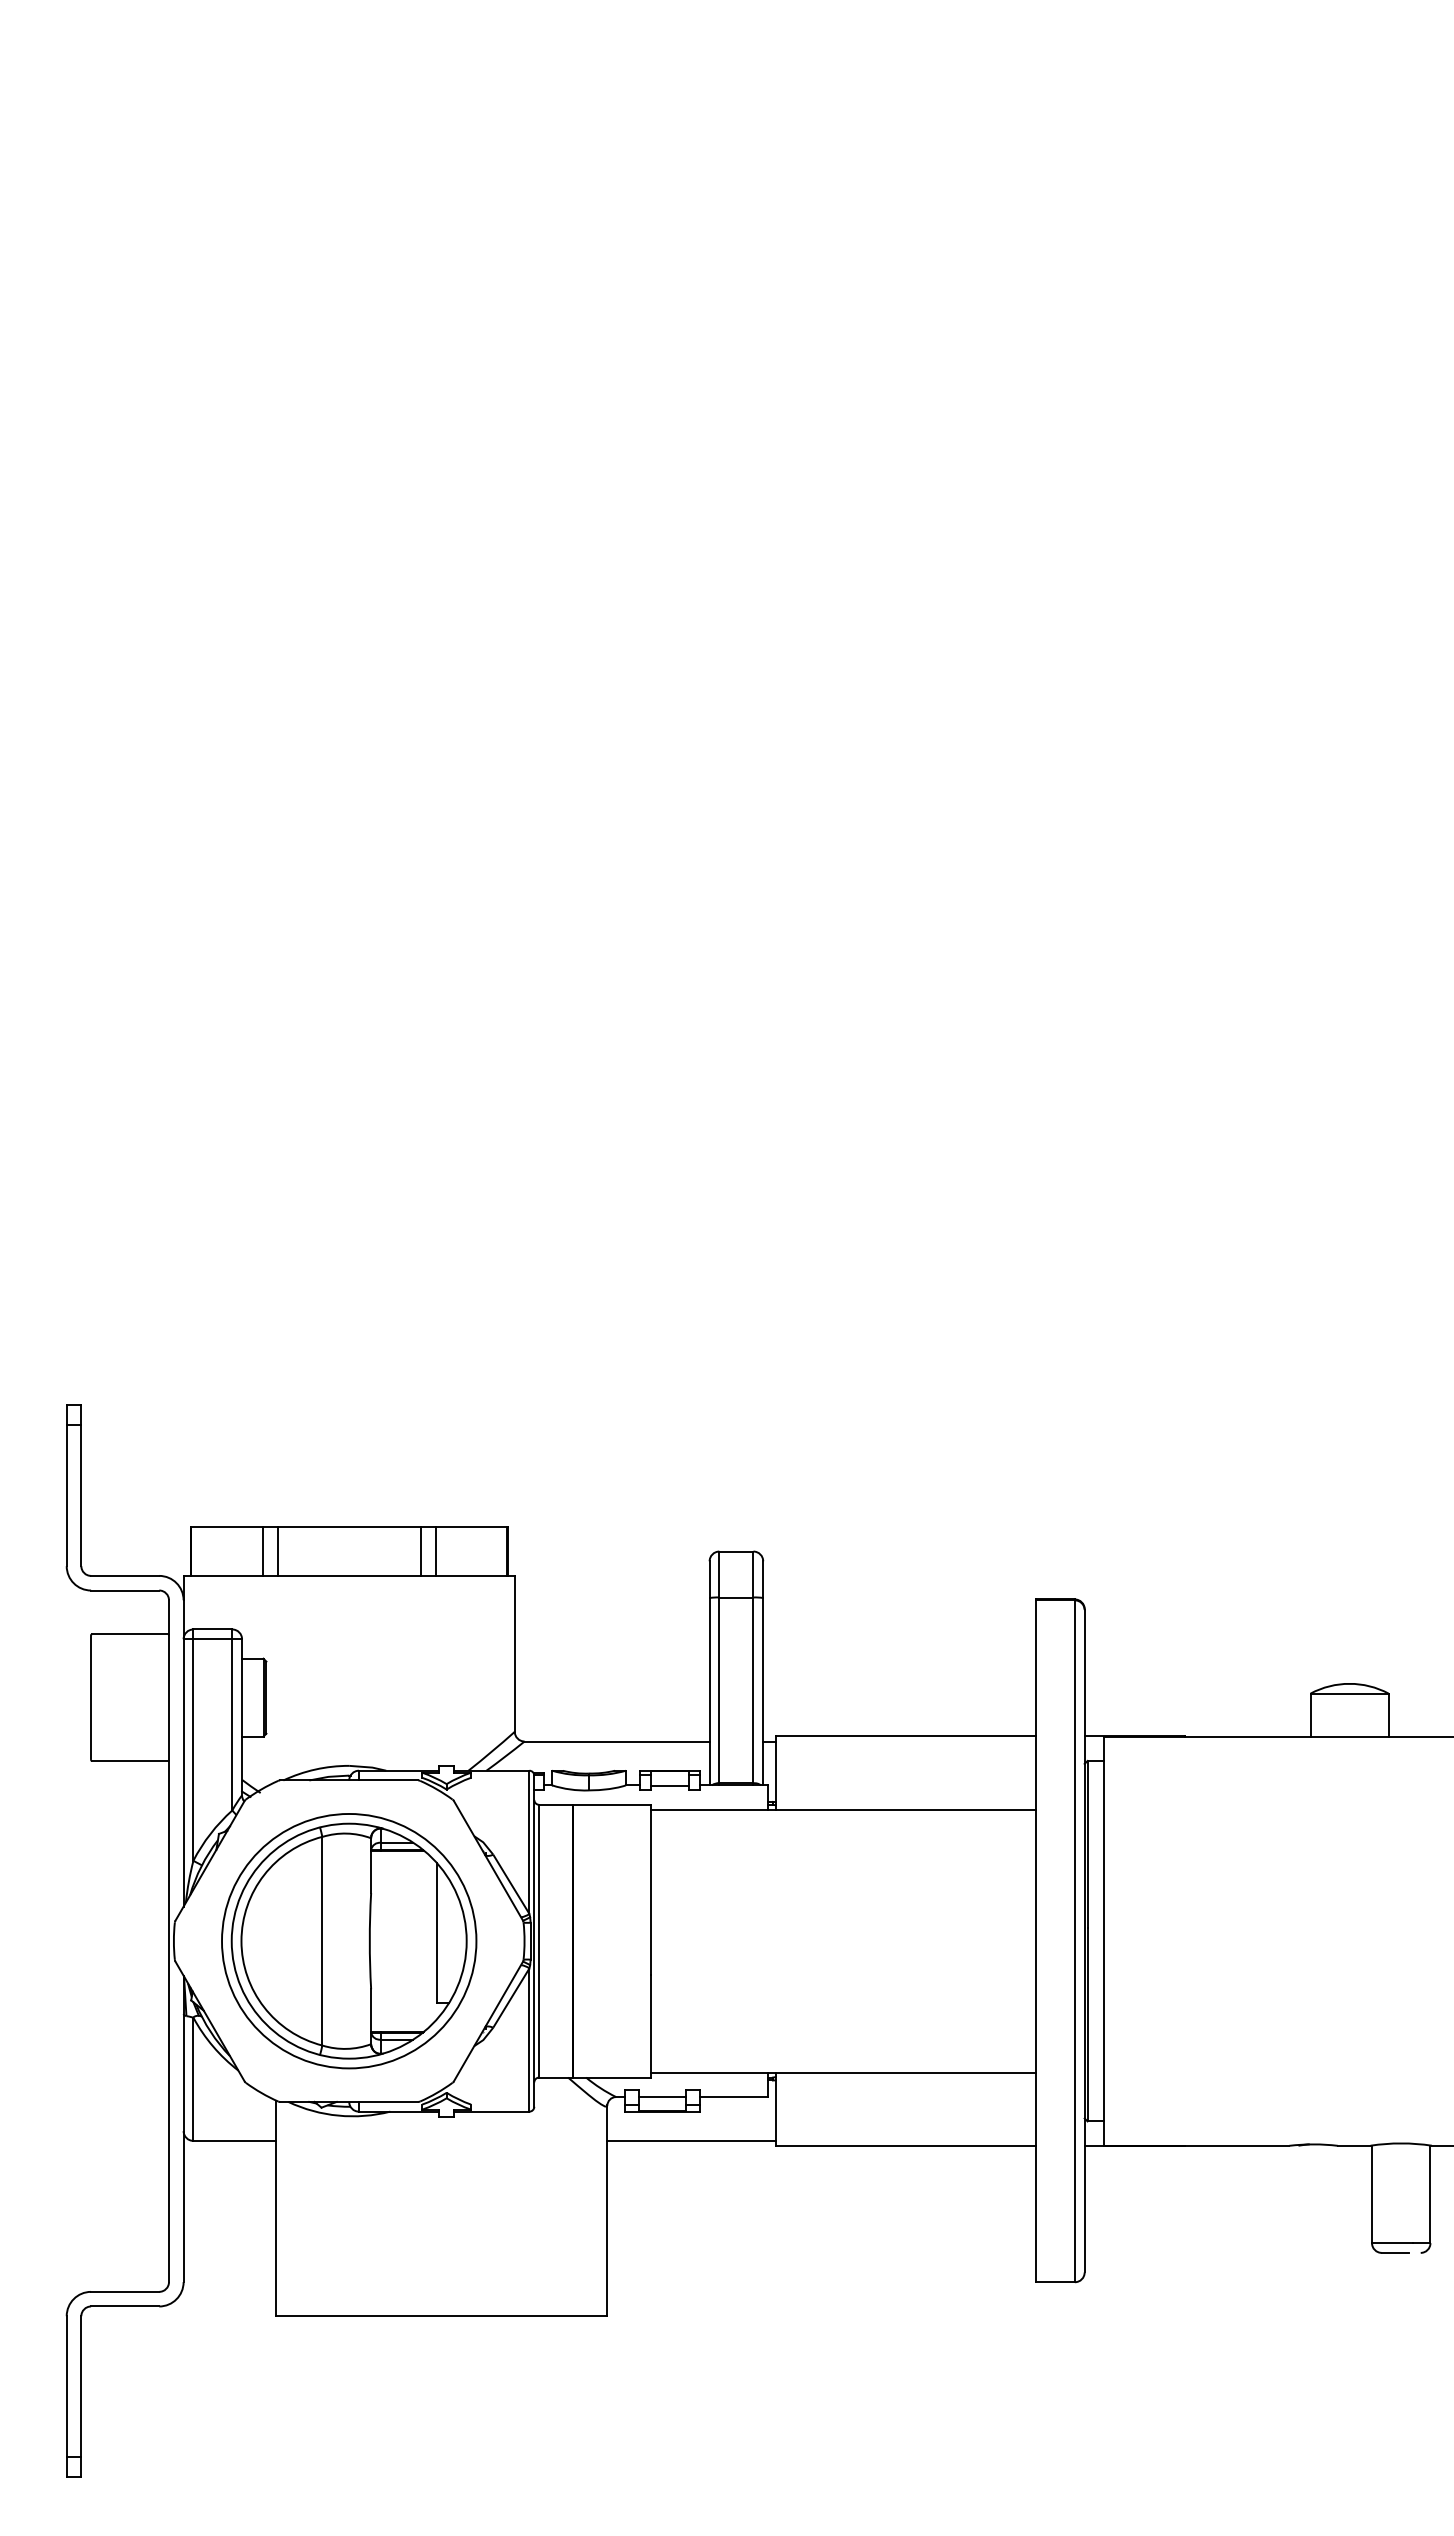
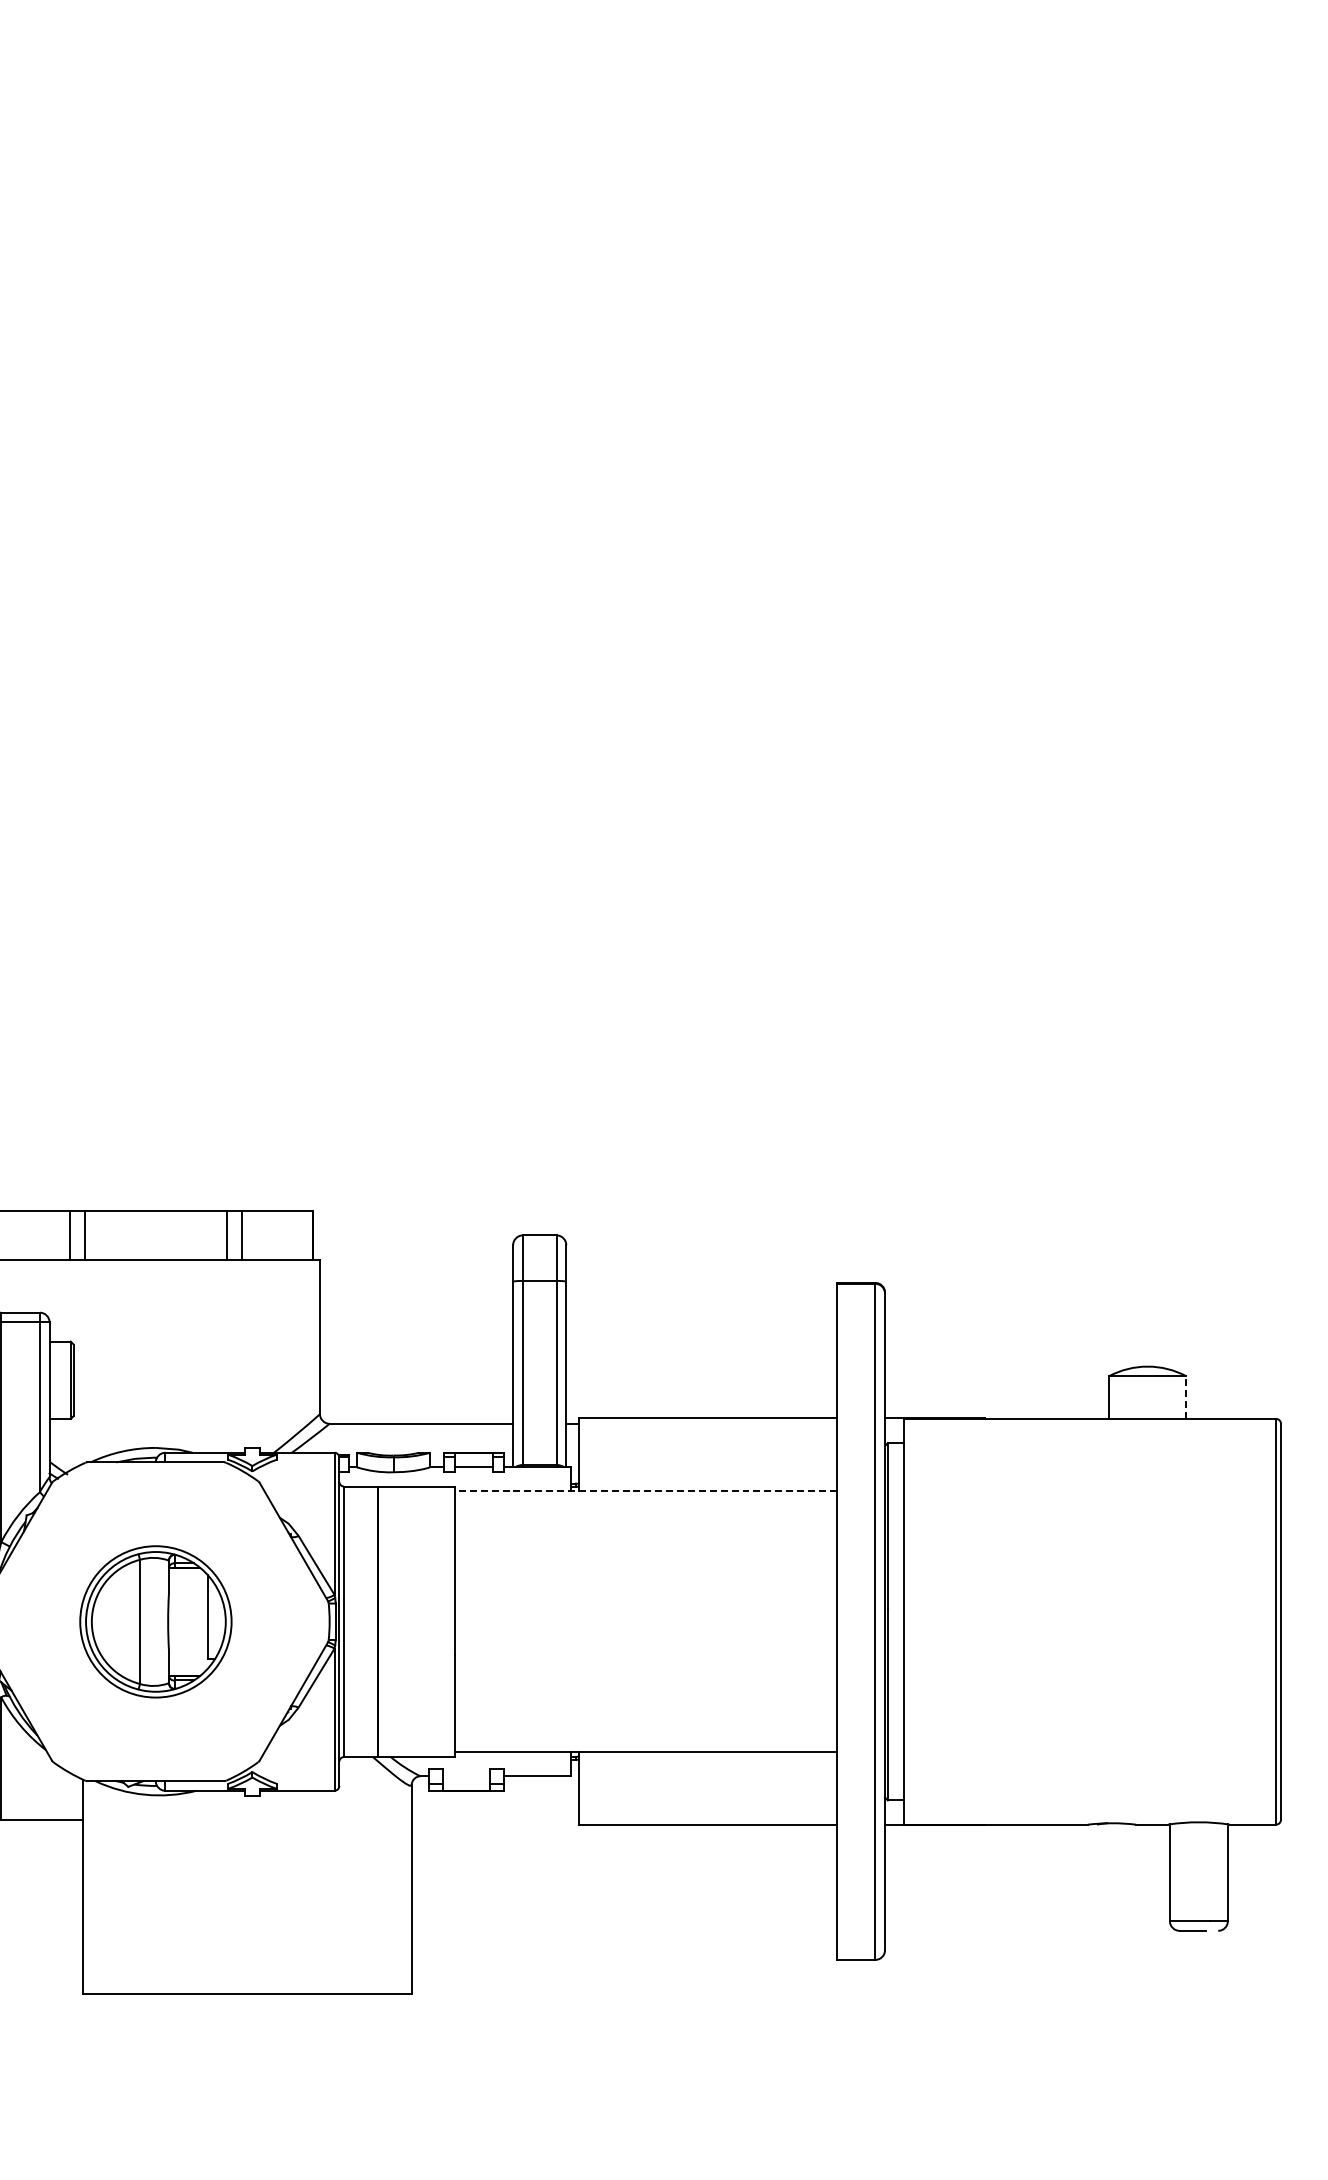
line: (1388, 1715) -> (1186, 1397), solid -> dashed
line: (843, 1809) -> (645, 1491), solid -> dashed
part: (349, 1941) -> (156, 1622), size x0.6
line: (662, 2096) -> (466, 1775), removed
line: (691, 2140) -> (495, 1819), removed

